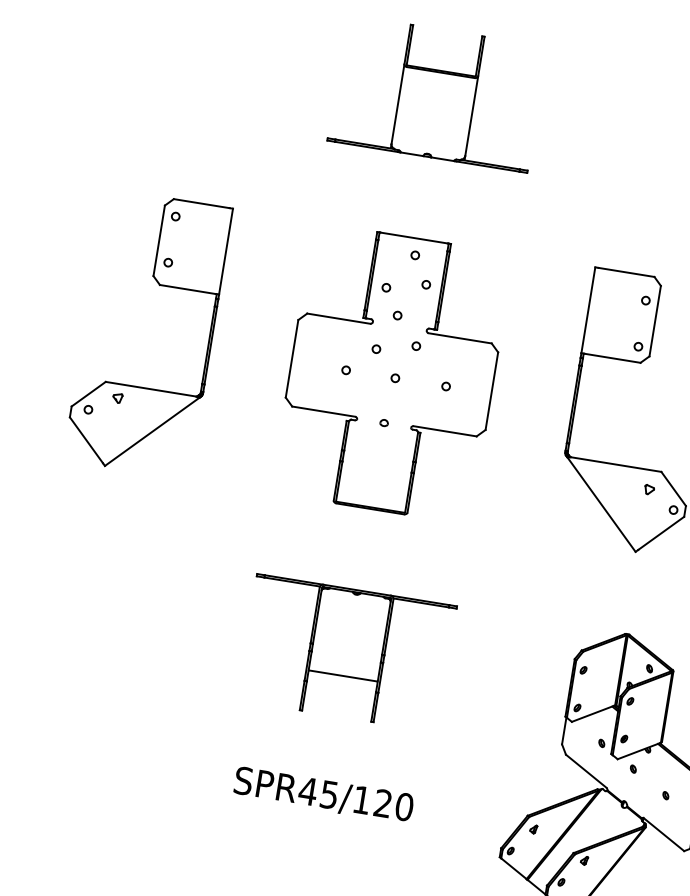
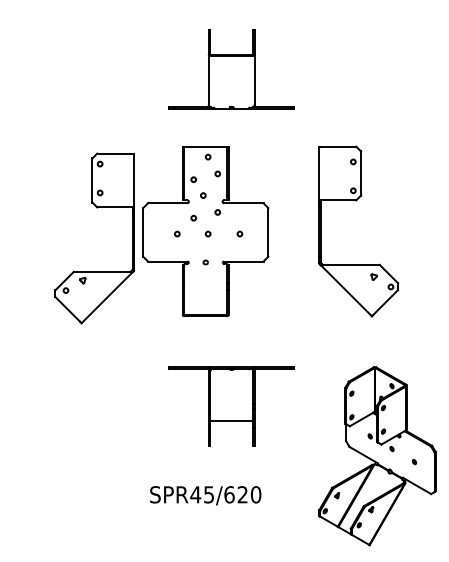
part: (437, 94) -> (231, 69), moved
part: (160, 286) -> (97, 208), moved
part: (346, 652) -> (231, 406), moved
text: (362, 799) -> (229, 494), SPR45/120 -> SPR45/620

